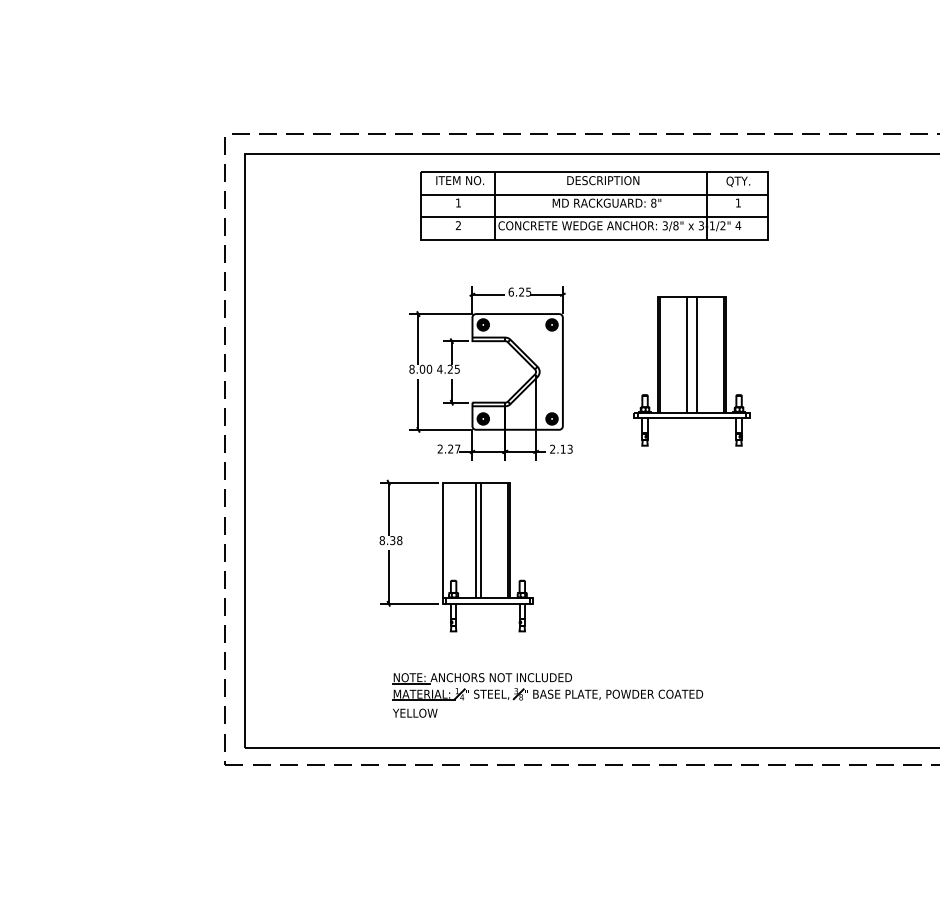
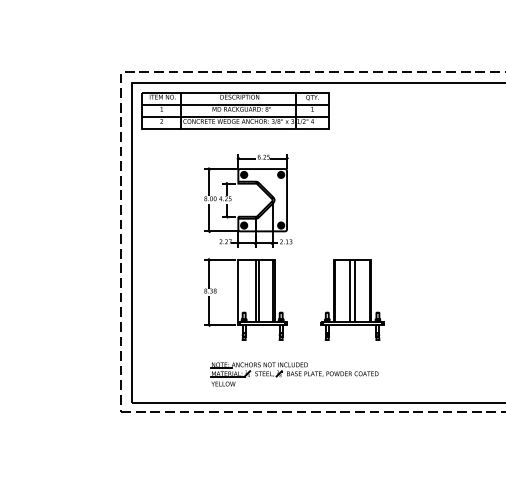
part: (595, 205) -> (235, 110), moved
part: (691, 370) -> (352, 299), moved
part: (491, 400) -> (248, 215), moved

